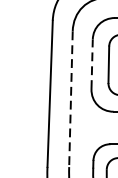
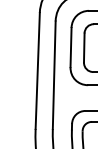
line: (92, 64) -> (71, 47), dashed -> solid
line: (71, 99) -> (54, 75), dashed -> solid

